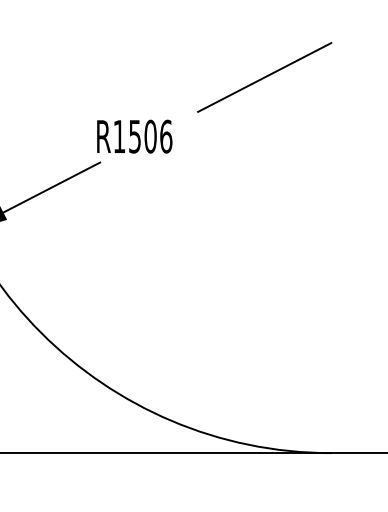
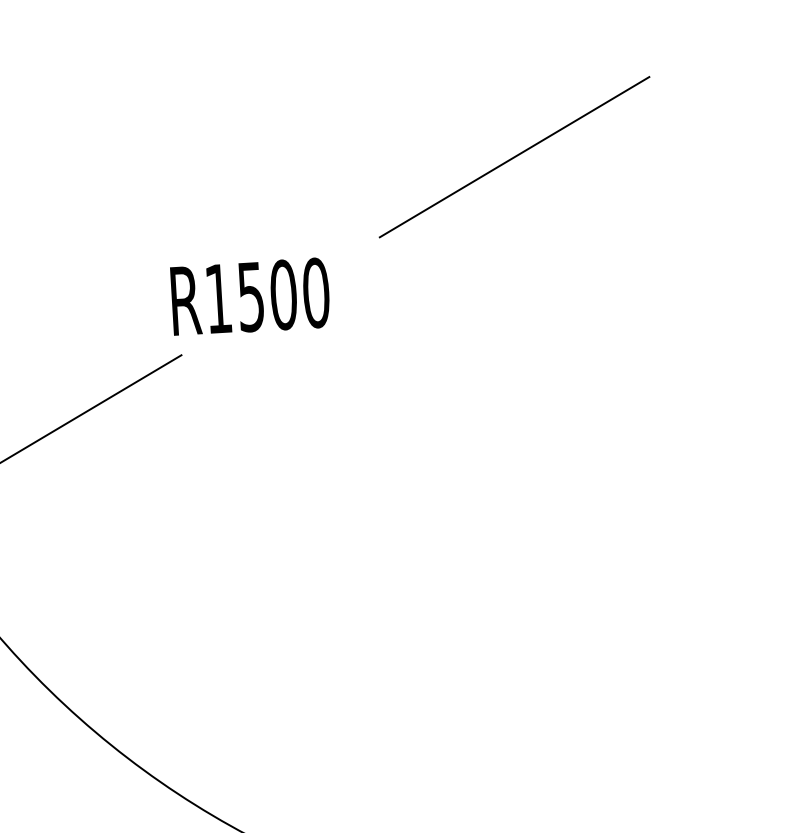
text: (166, 136) -> (316, 292), R1506 -> R1500

